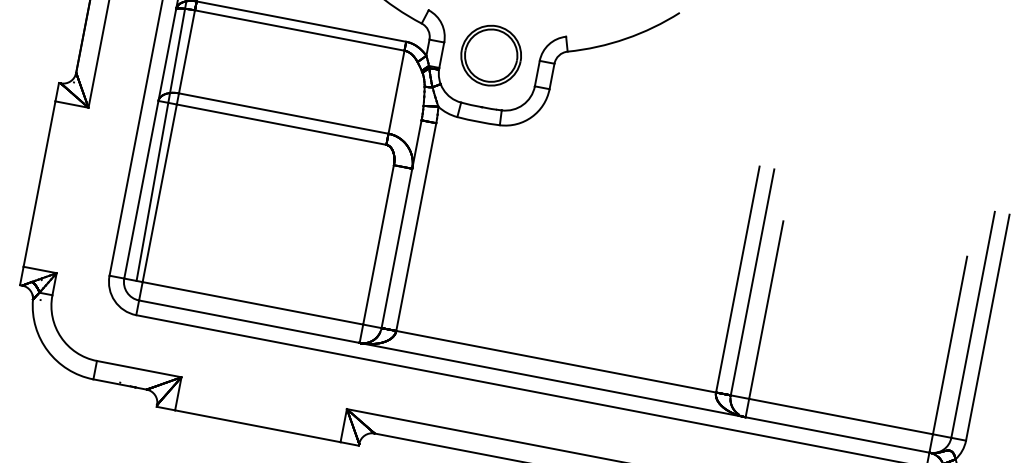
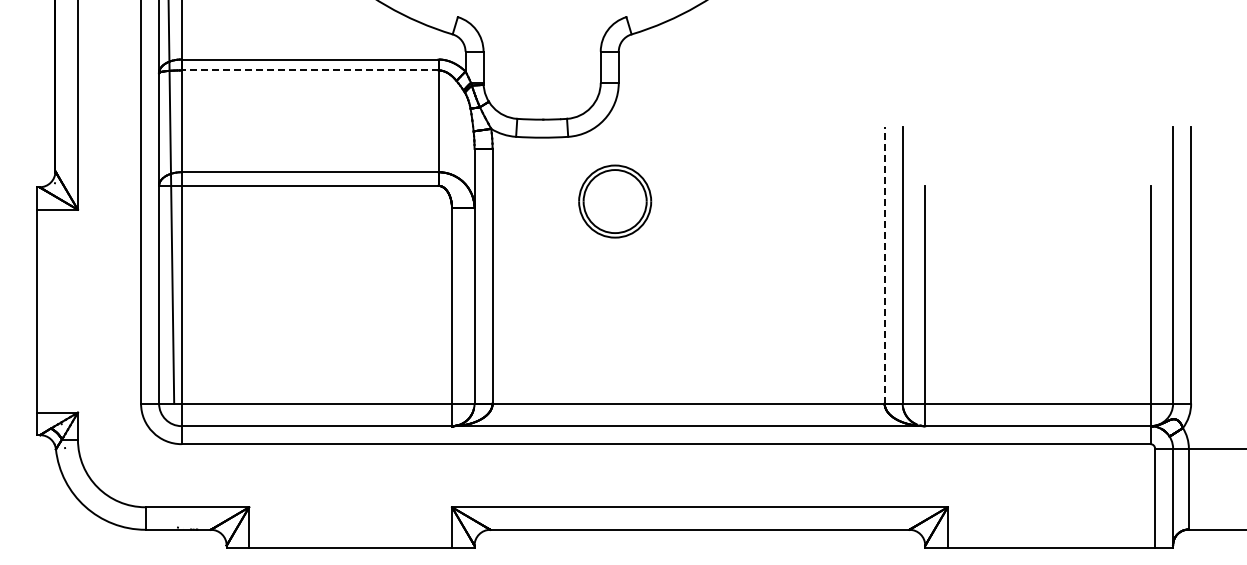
line: (299, 30) -> (309, 70), solid -> dashed
part: (491, 55) -> (615, 201), moved
line: (737, 279) -> (884, 265), solid -> dashed

